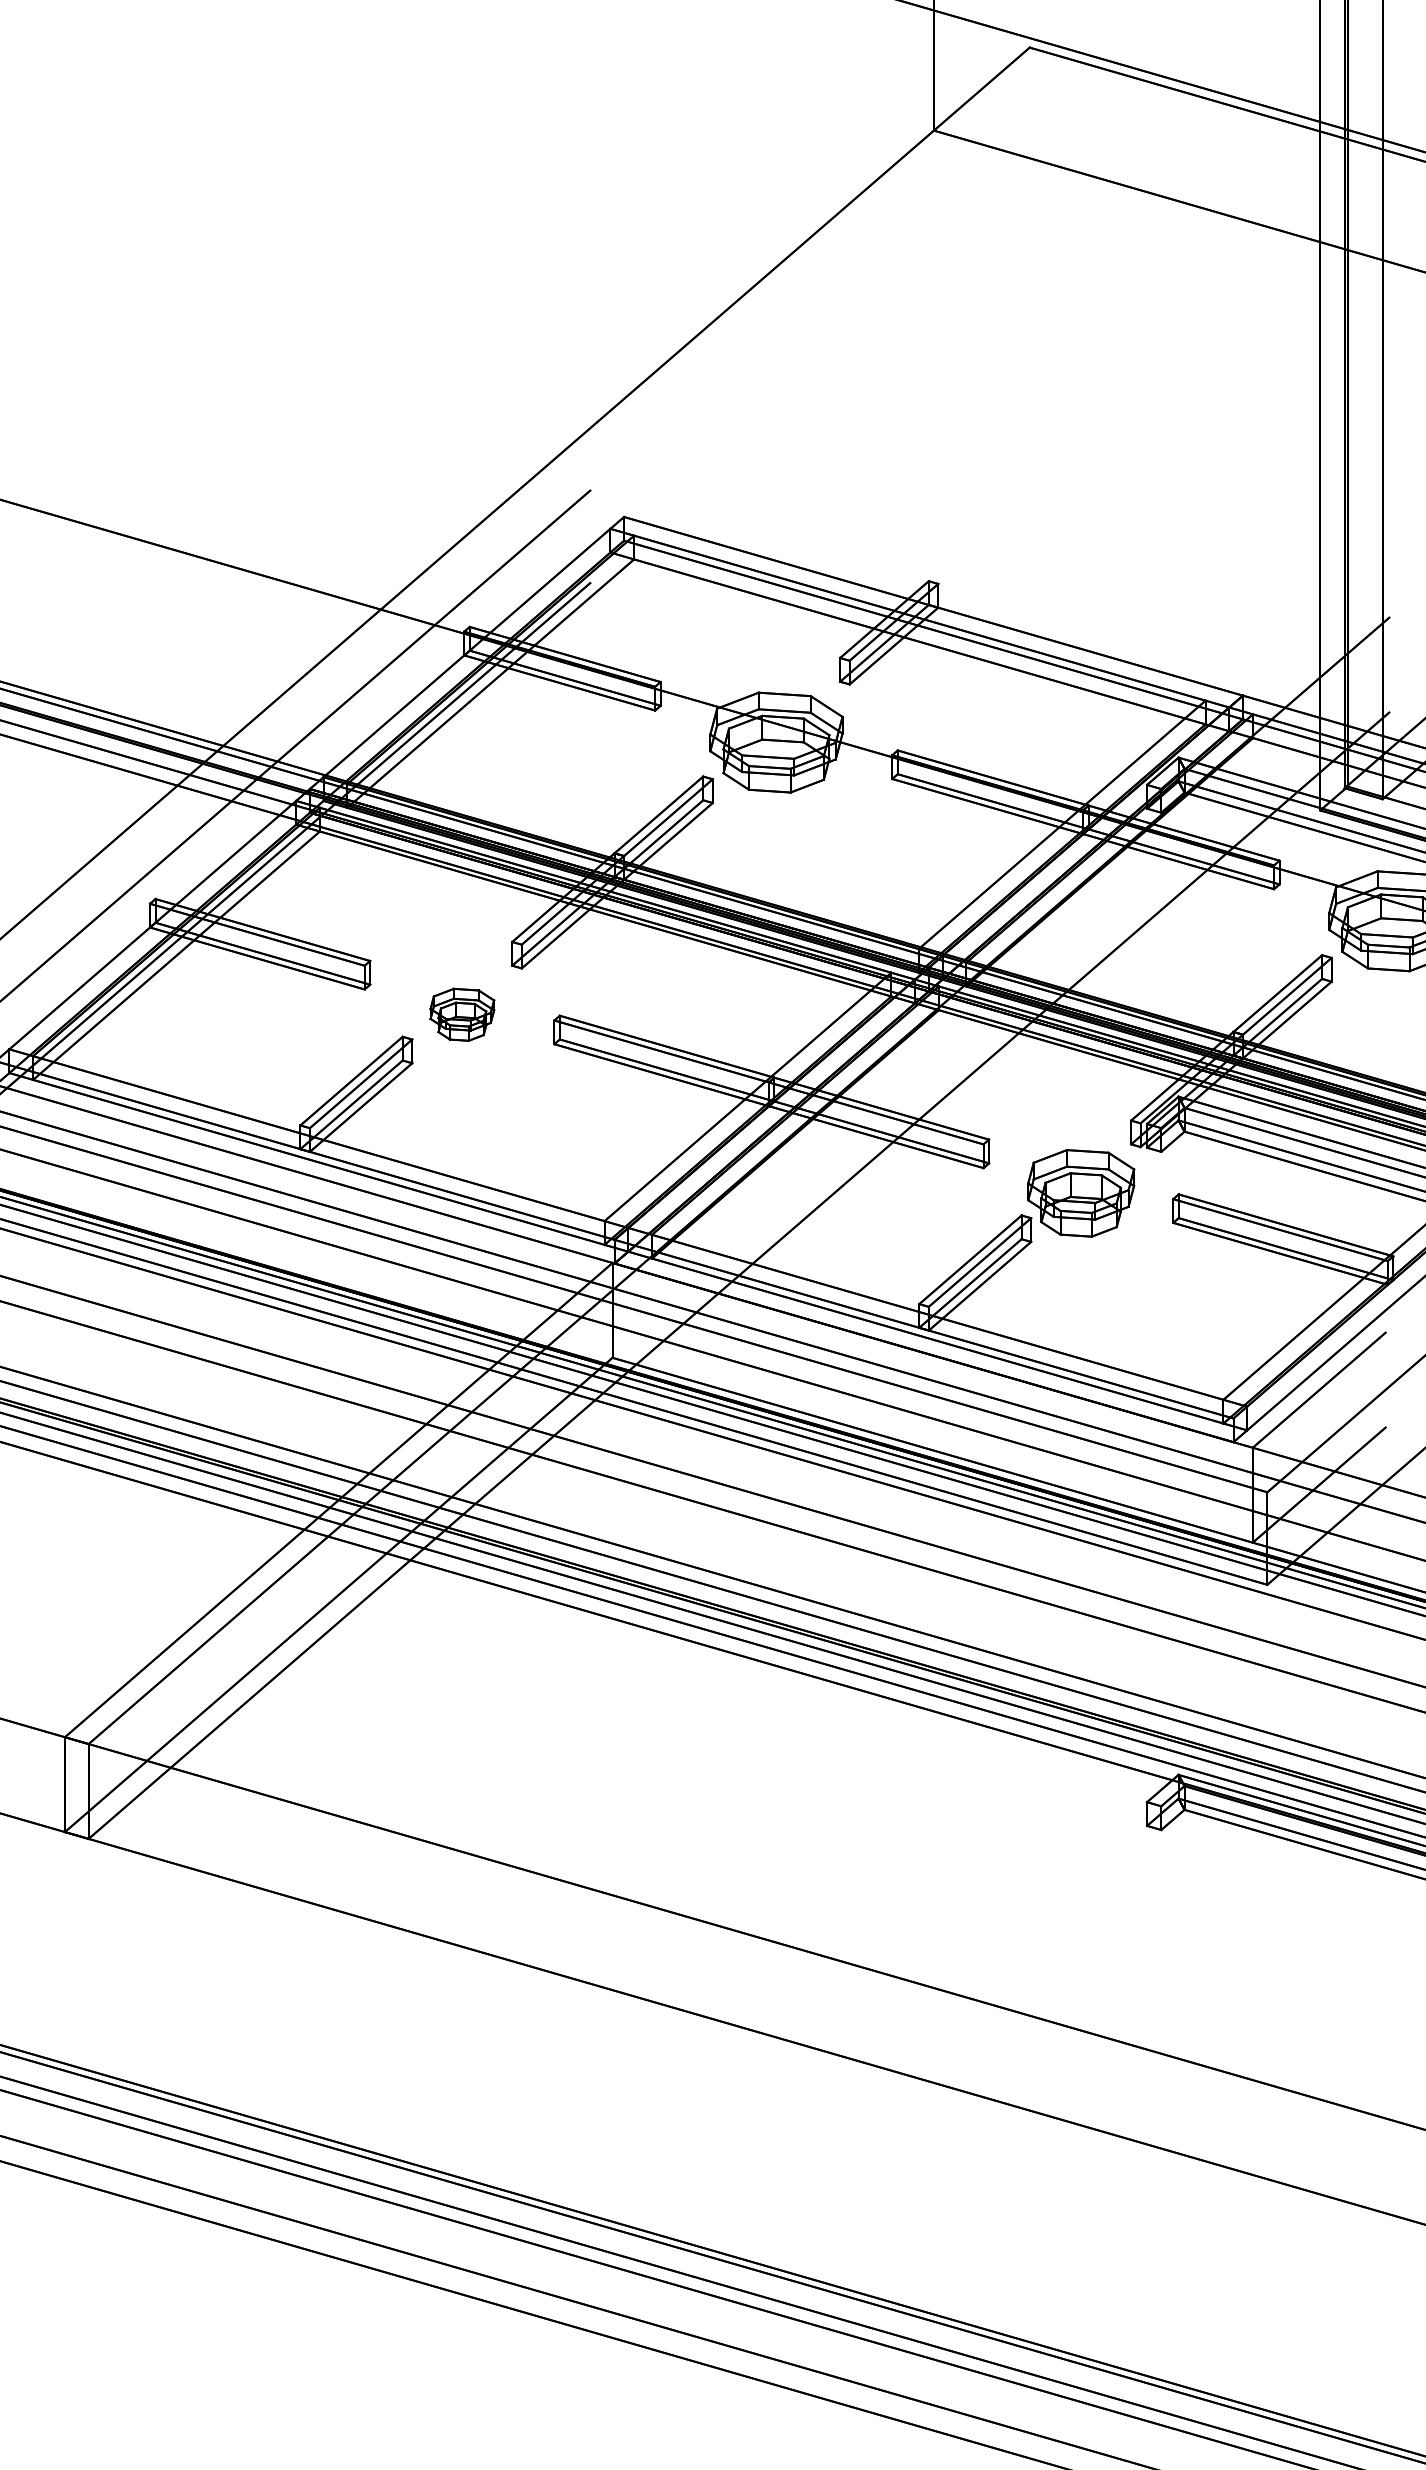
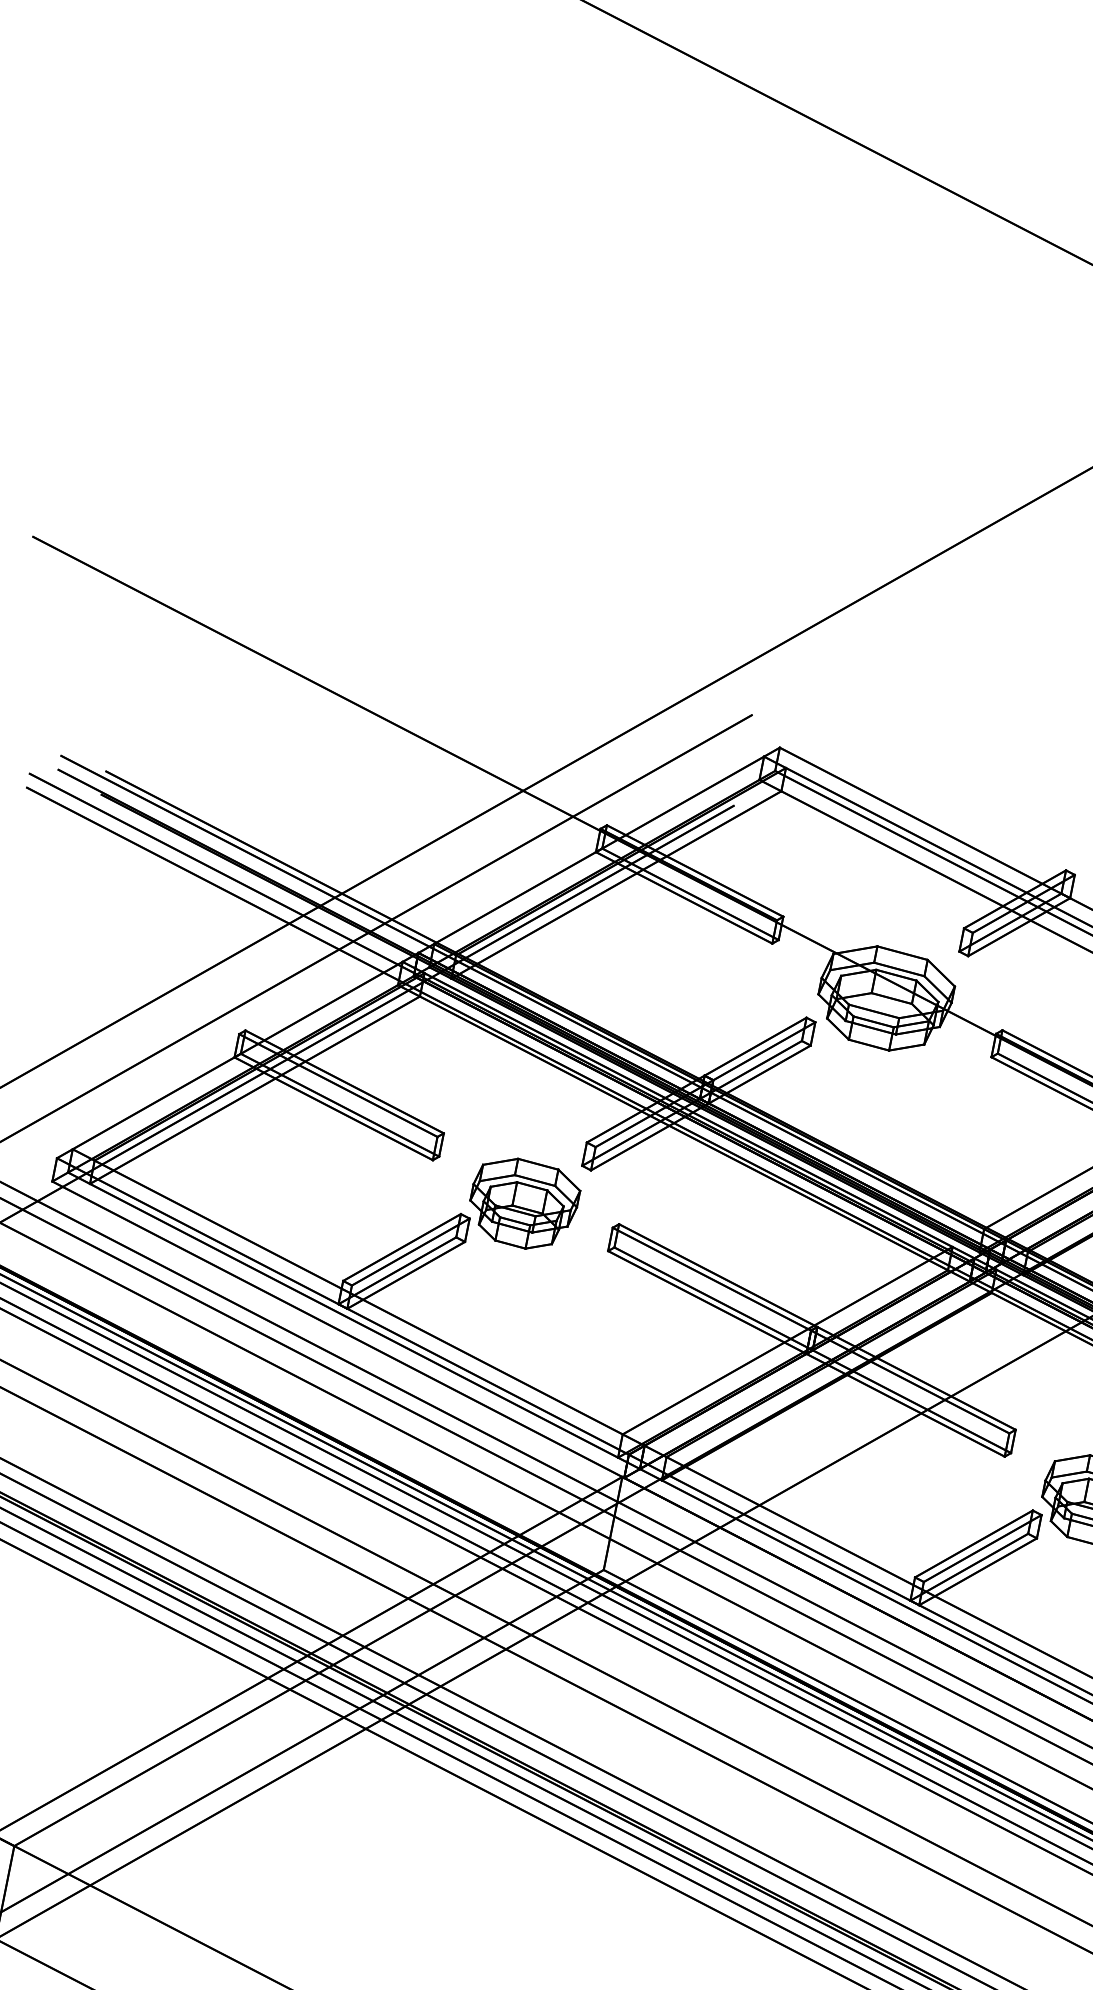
part: (462, 1014) -> (523, 1203), size x1.67

